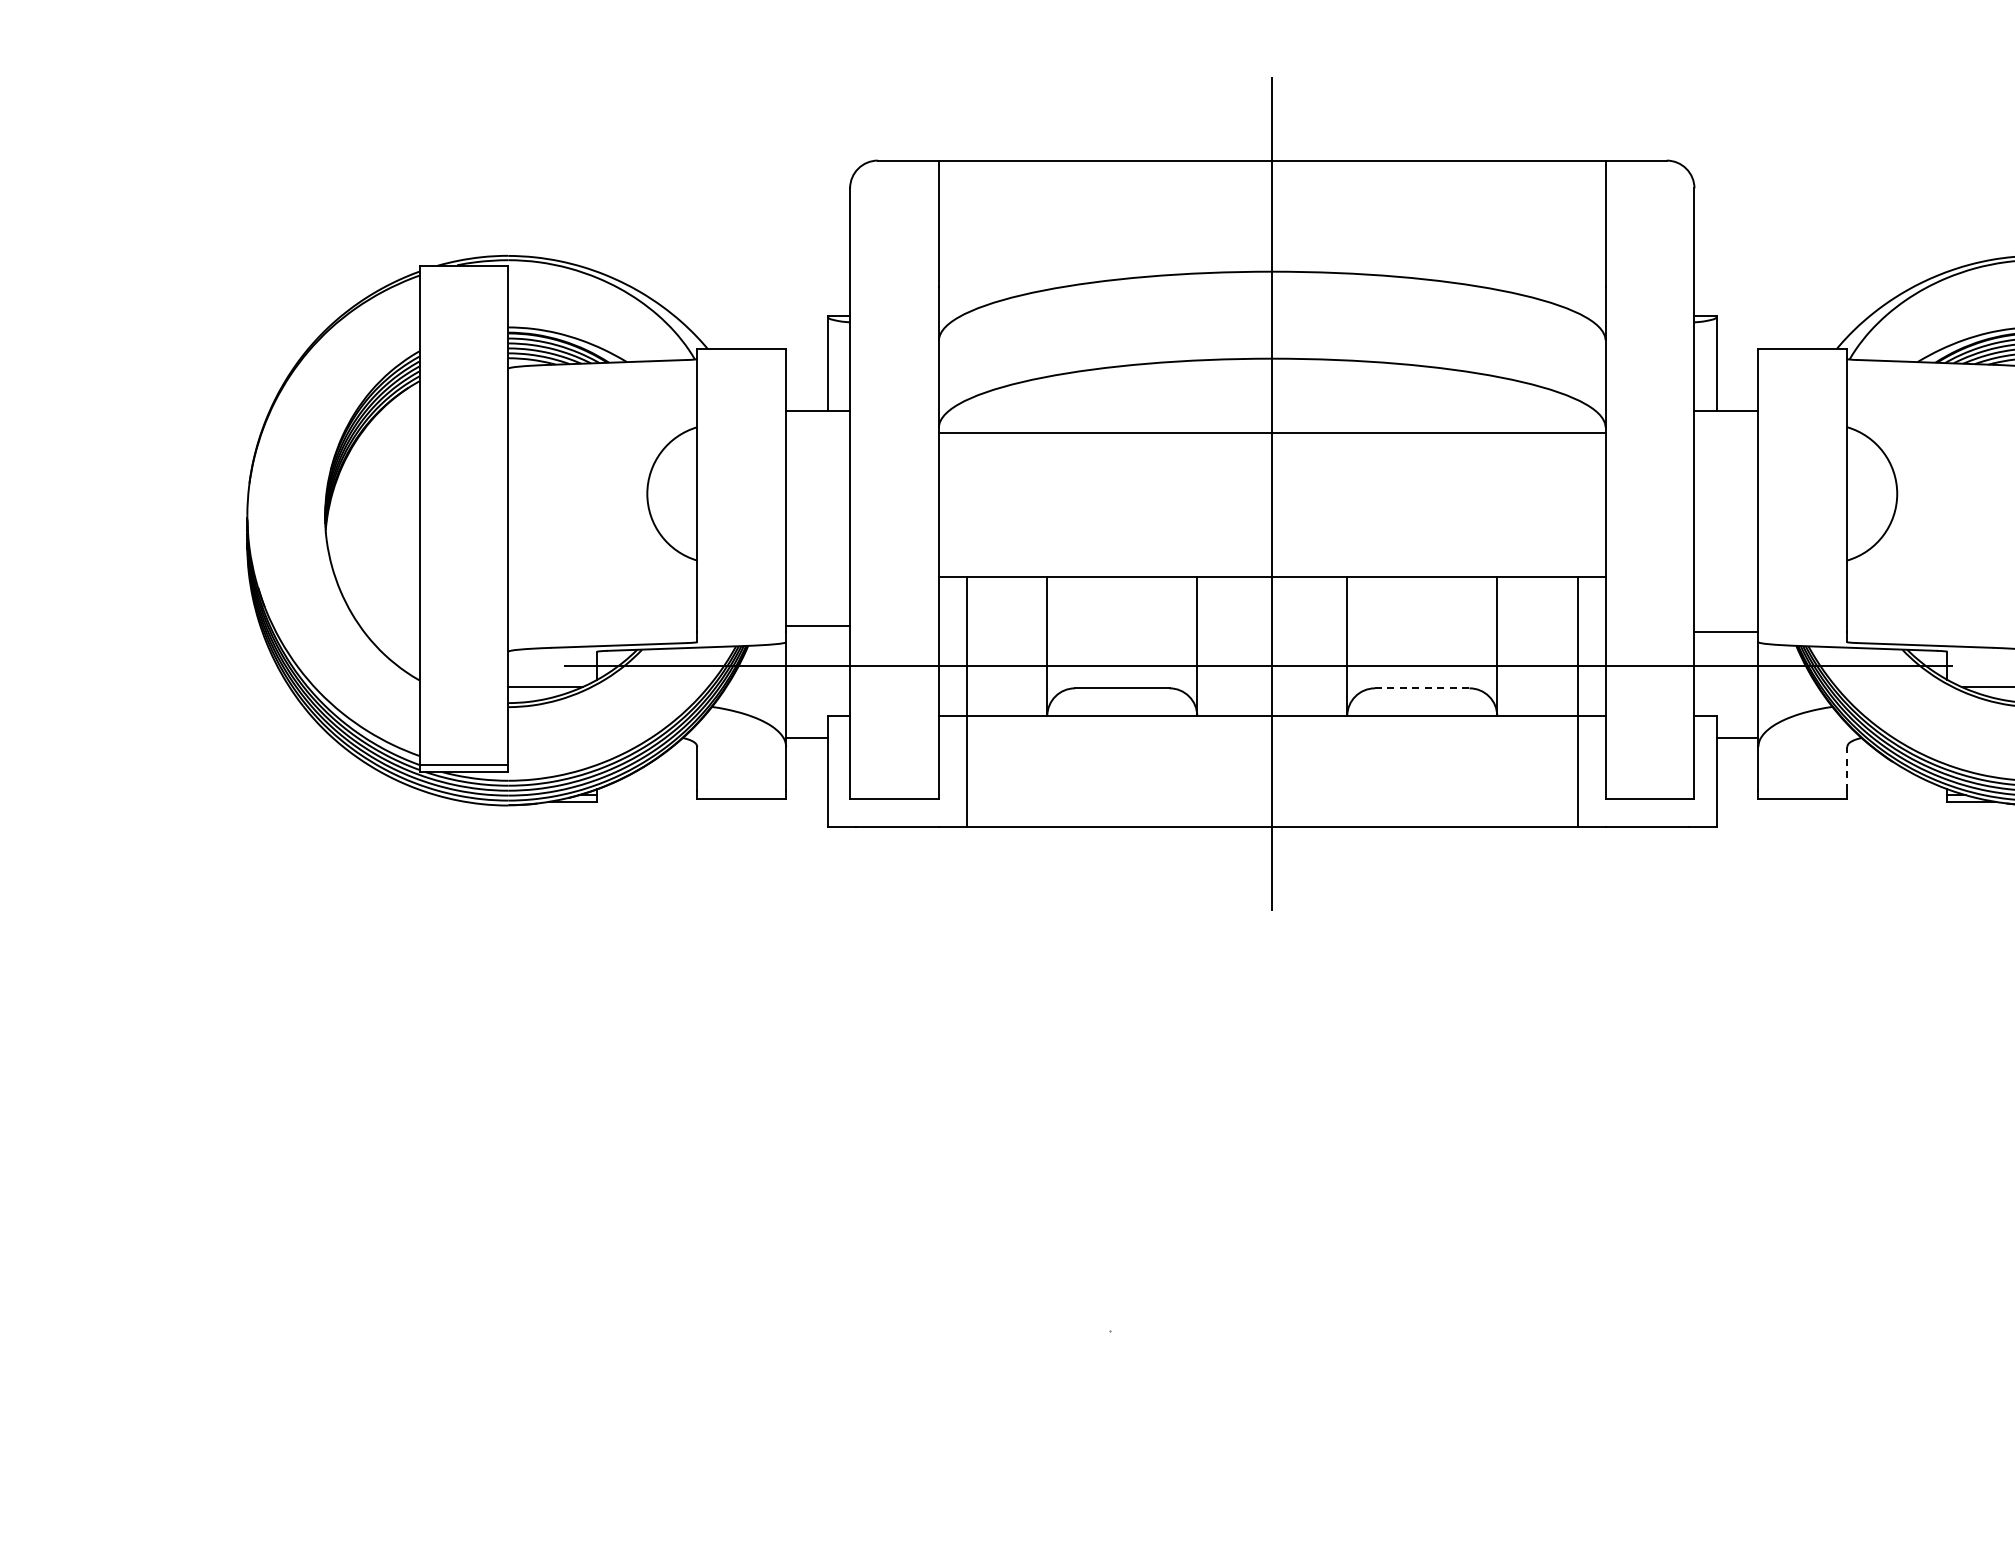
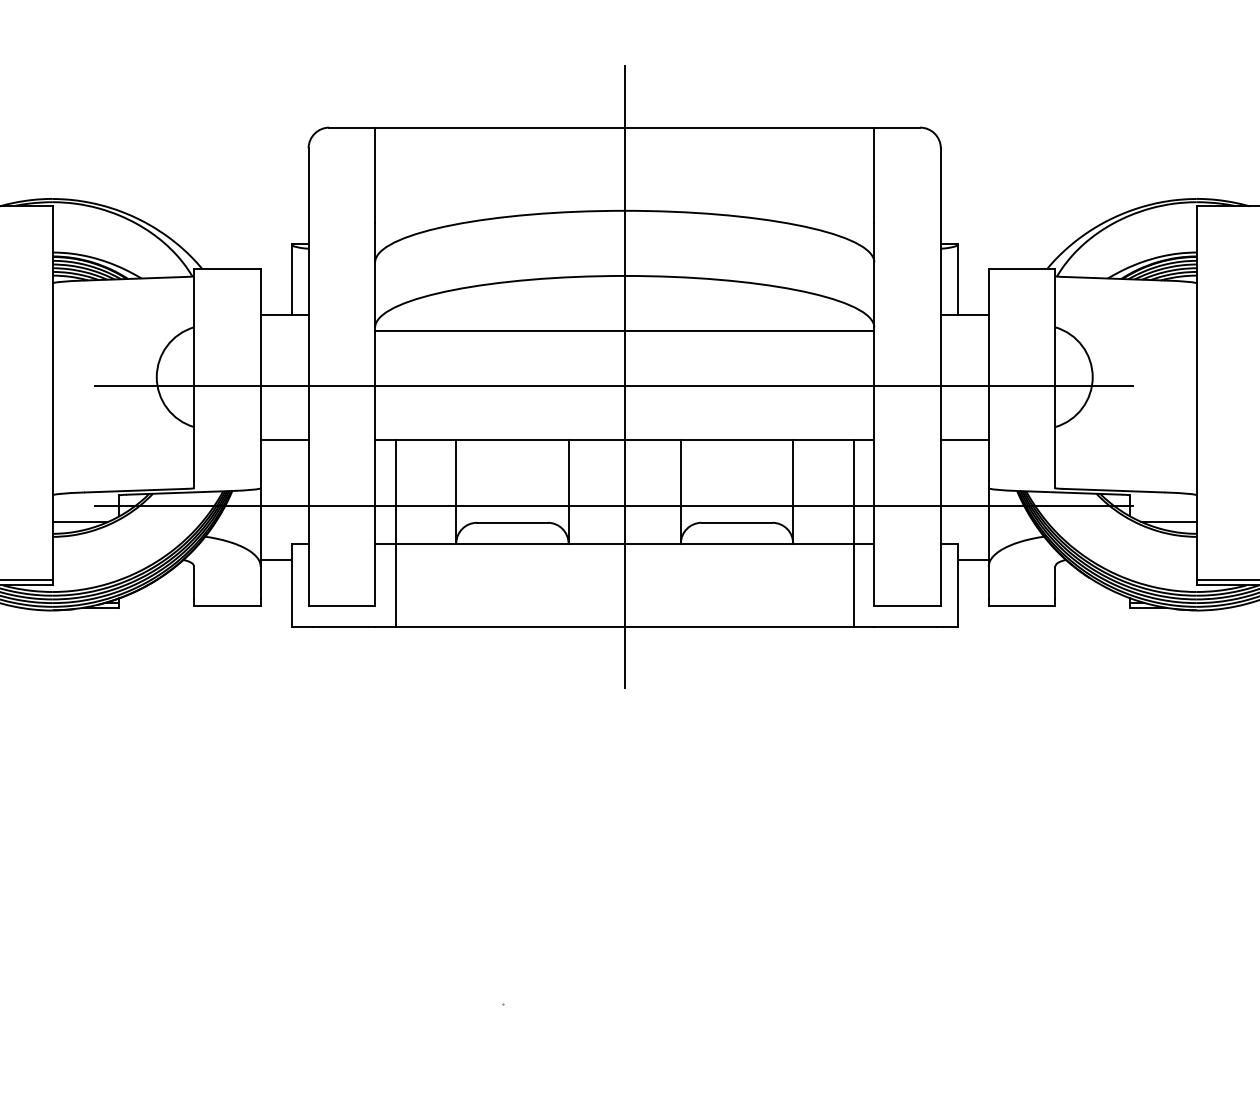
line: (1272, 505) -> (624, 385), added
line: (818, 626) -> (284, 439), moved
line: (1726, 632) -> (964, 439), moved
line: (1421, 688) -> (736, 522), dashed -> solid
line: (1847, 768) -> (1055, 582), dashed -> solid

